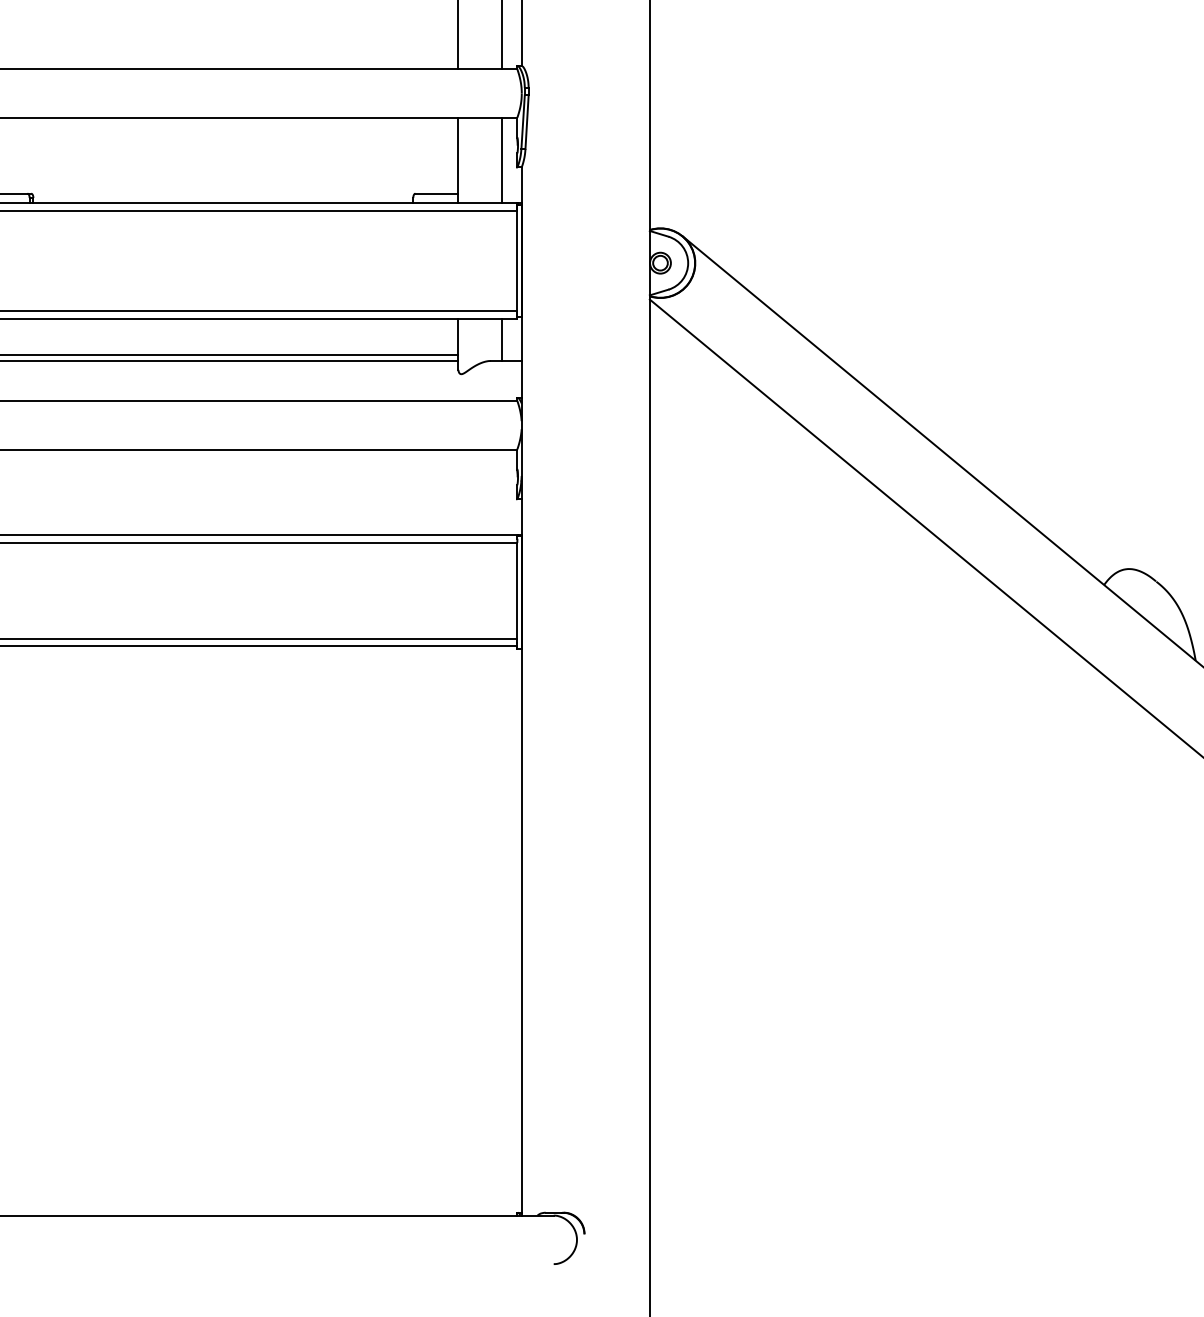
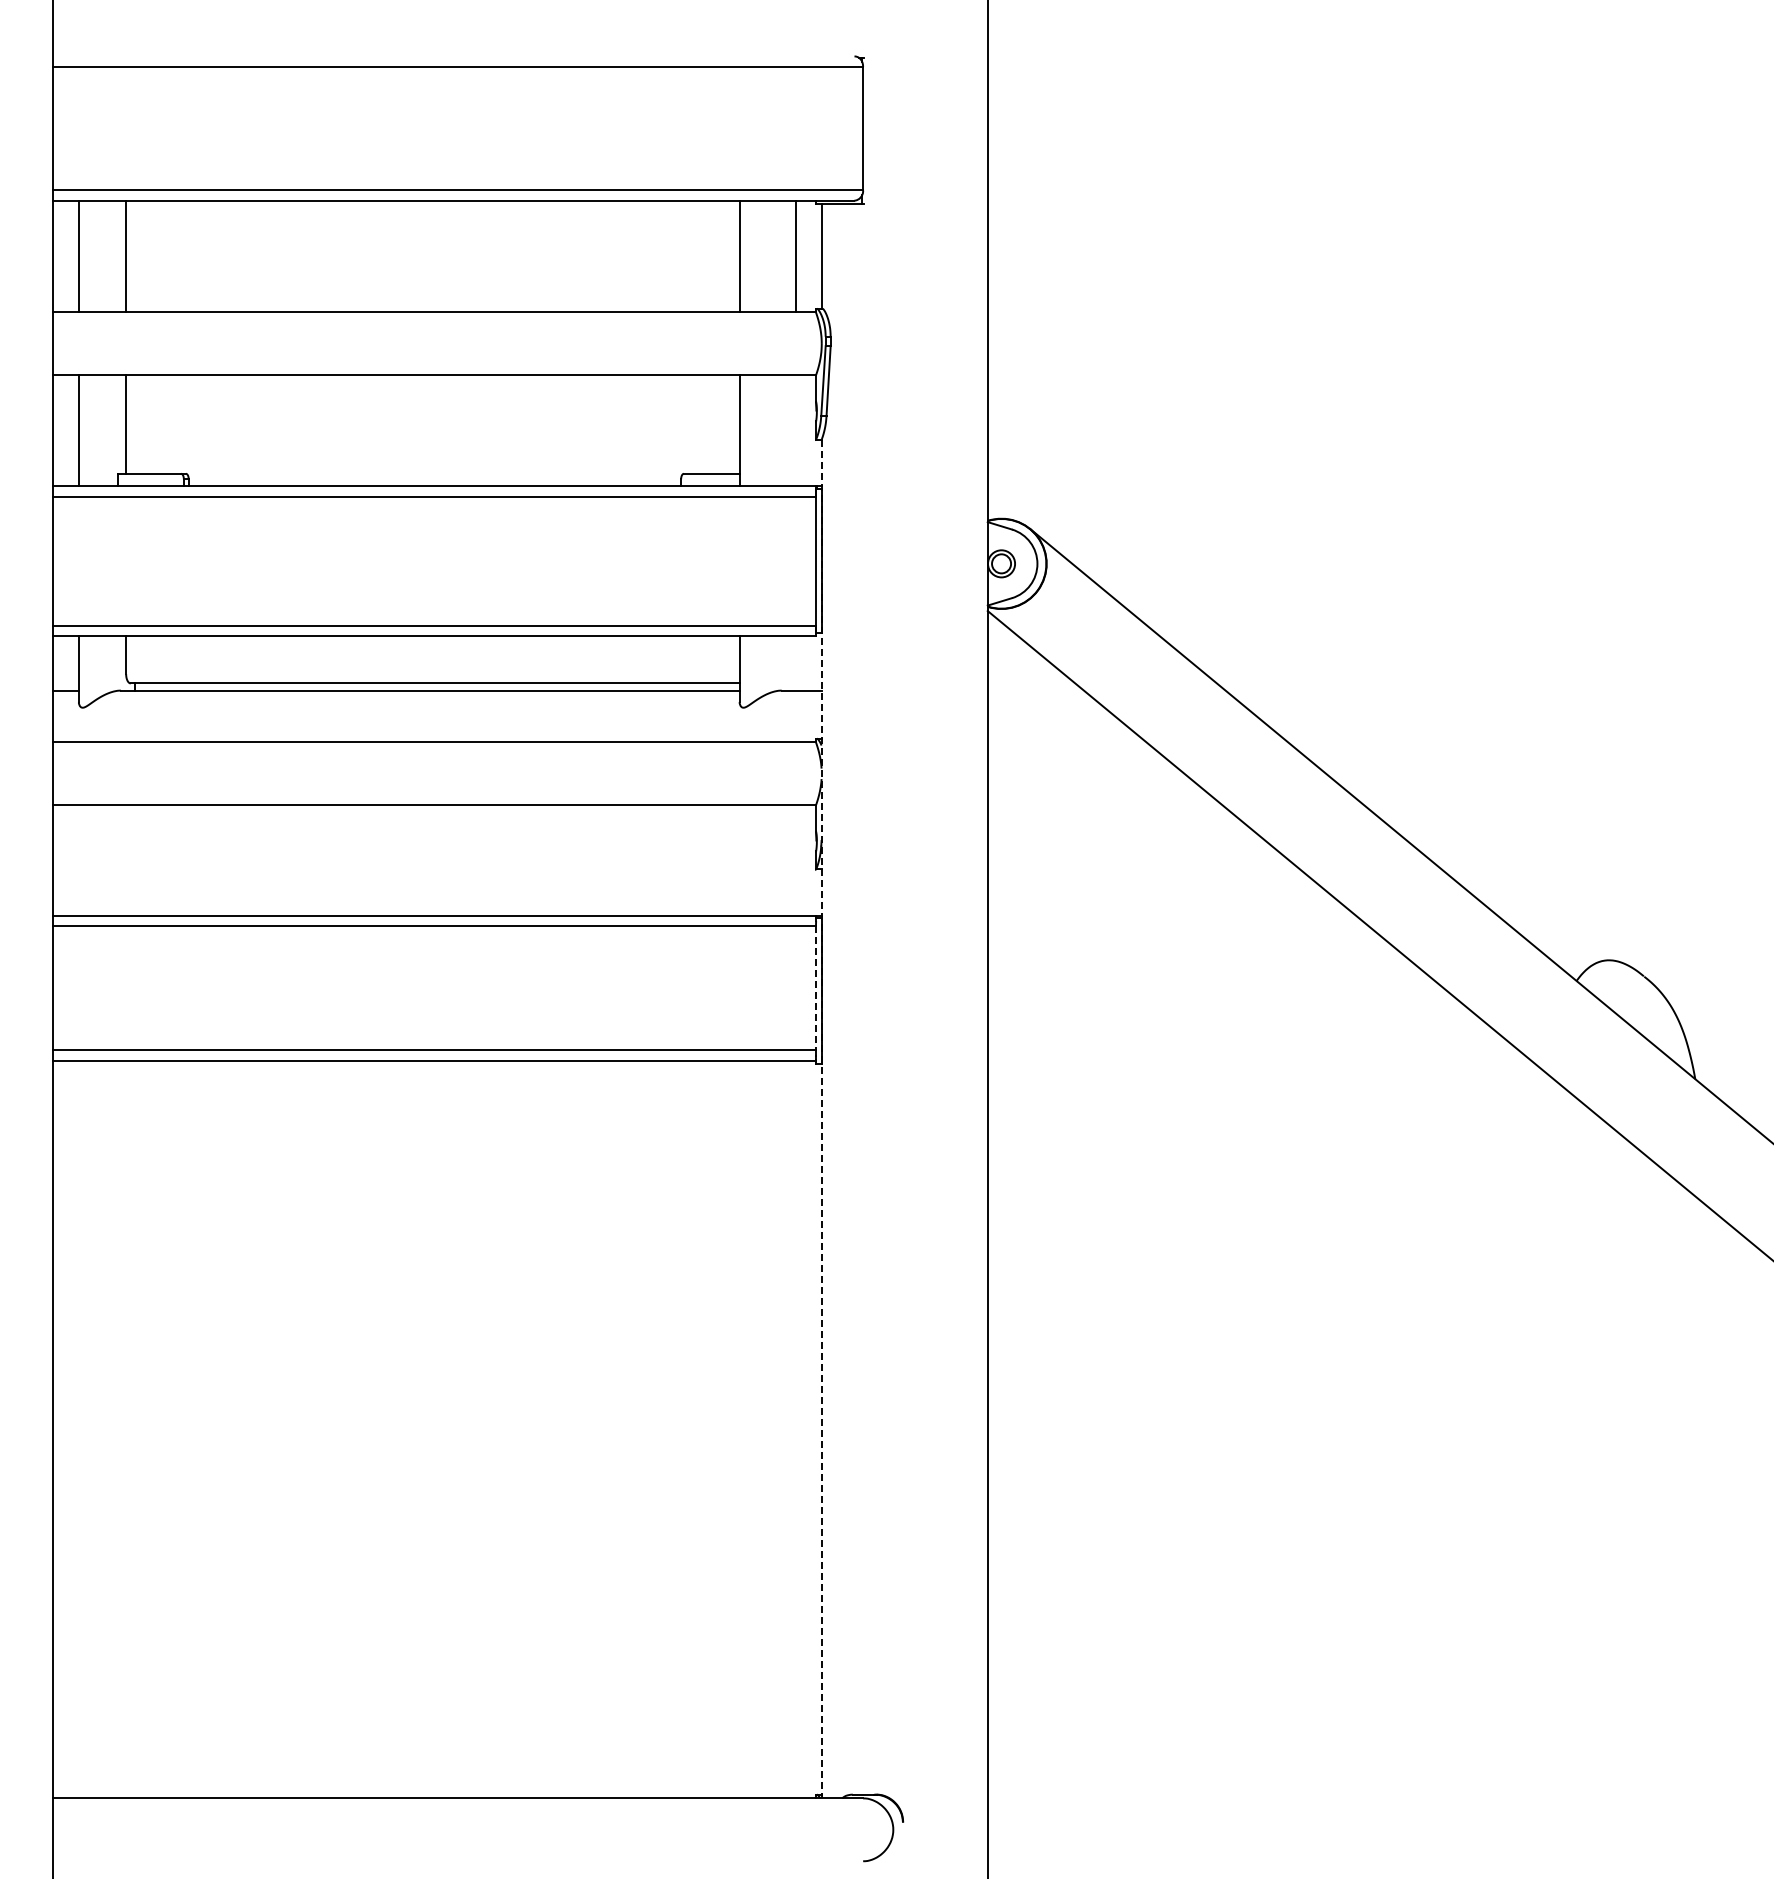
line: (501, 160) -> (795, 430), removed
line: (501, 340) -> (795, 663), removed
line: (516, 590) -> (815, 988), solid -> dashed
line: (521, 691) -> (821, 1119), solid -> dashed

